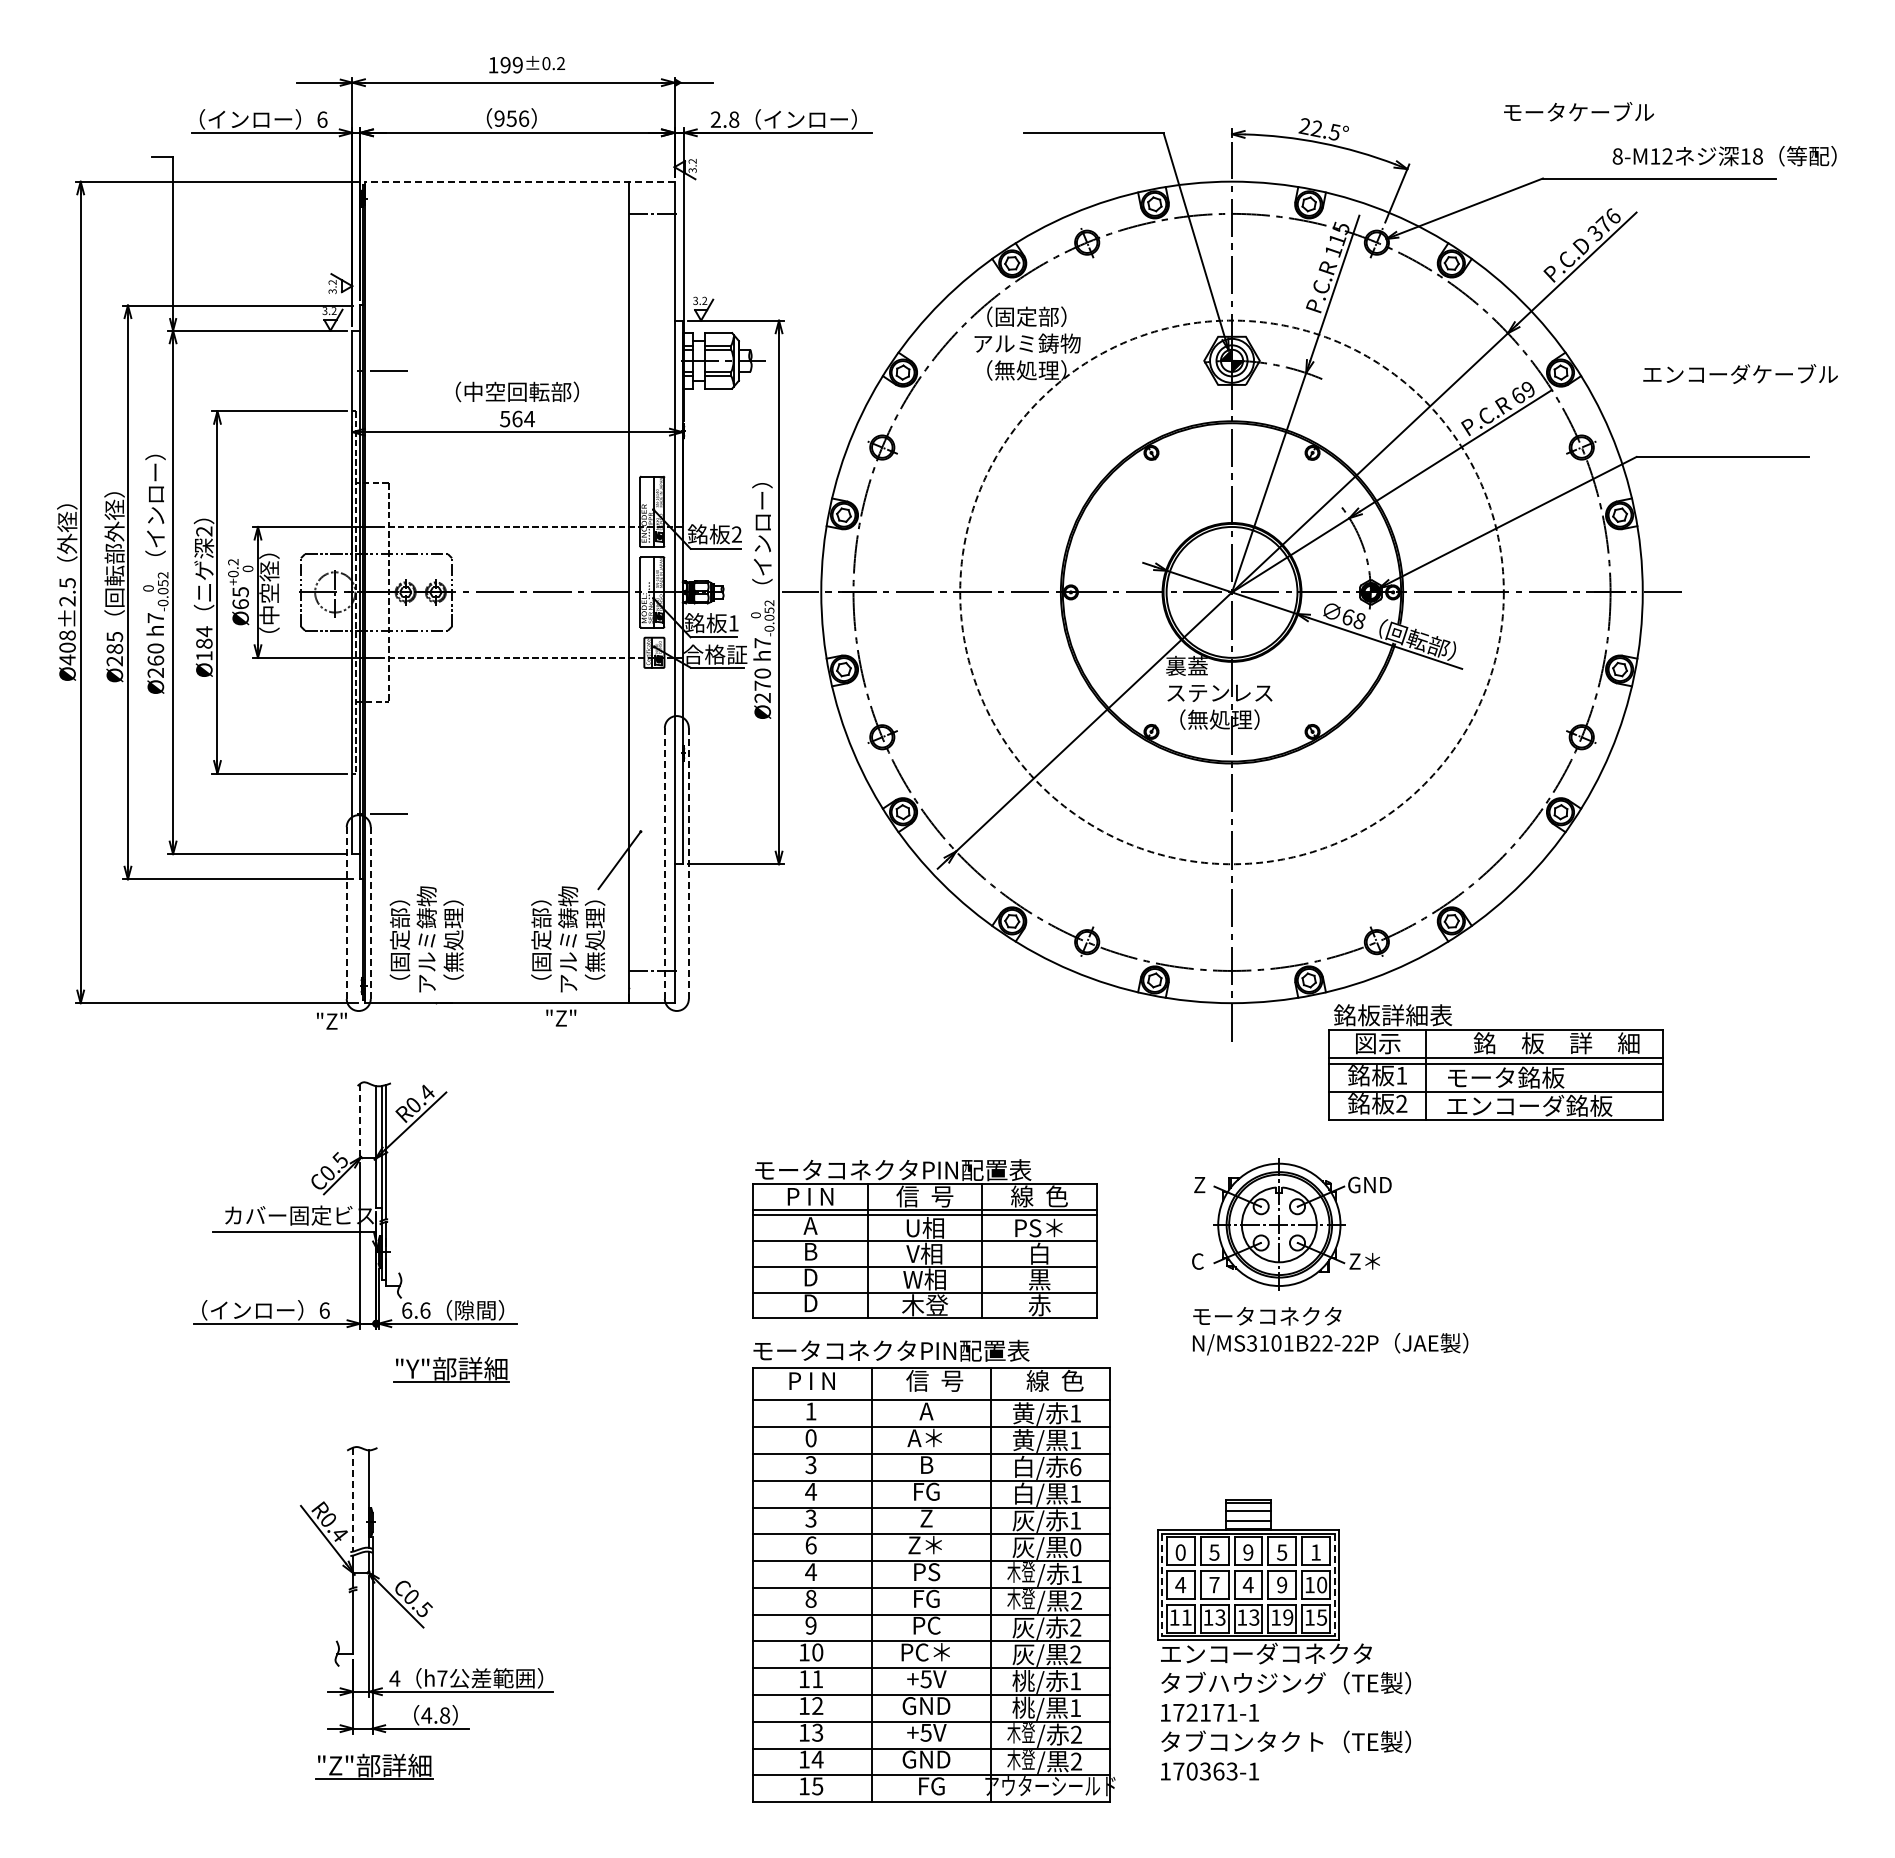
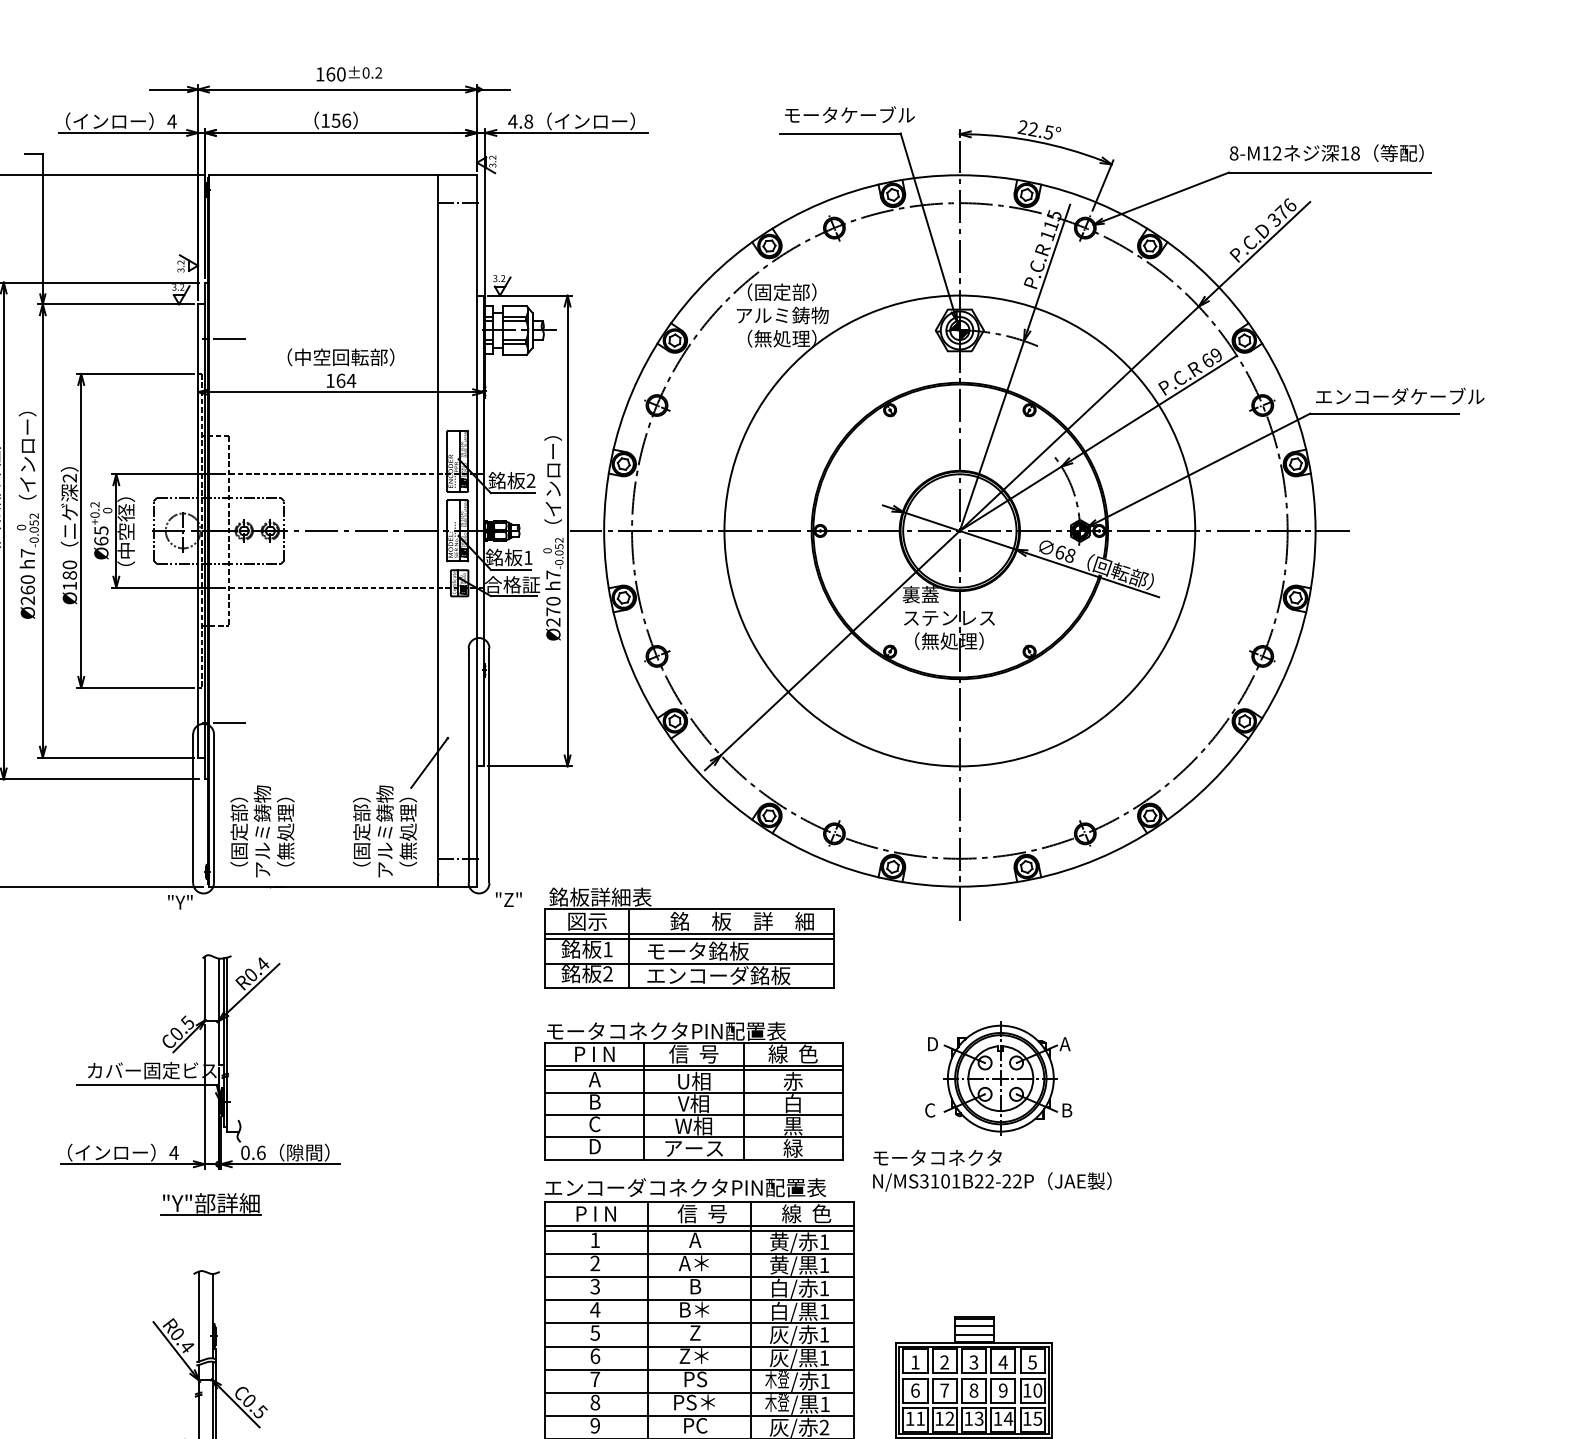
text: (511, 65) -> (335, 74), 199 -> 160
text: (1578, 111) -> (849, 114), moved
text: (499, 118) -> (325, 120), 956 -> 156
text: (321, 119) -> (171, 121), 6 -> 4
text: (715, 119) -> (512, 121), 2.8 -> 4.8
text: (1724, 156) -> (1326, 153), moved
line: (519, 181) -> (342, 175), dashed -> solid
text: (1740, 373) -> (1400, 395), moved
text: (505, 419) -> (330, 381), 564 -> 164
circle: (1231, 592) -> (959, 531), dashed -> solid
text: (204, 631) -> (70, 564), Ø184 -> Ø180
line: (664, 863) -> (468, 765), dashed -> solid
line: (688, 864) -> (489, 766), dashed -> solid
line: (346, 913) -> (192, 809), dashed -> solid
line: (370, 913) -> (213, 809), dashed -> solid
text: (561, 1017) -> (509, 899), moved
text: (331, 1020) -> (179, 901), "Z" -> "Y"
part: (1495, 1062) -> (689, 938), moved
line: (360, 1120) -> (205, 988), dashed -> solid
text: (1369, 1184) -> (1078, 1043), GND -> A
text: (1200, 1185) -> (932, 1044), Z -> D
text: (1038, 1227) -> (792, 1080), PS＊ -> 赤
text: (1364, 1260) -> (1074, 1109), Z＊ -> B
text: (810, 1277) -> (594, 1124), D -> C
text: (925, 1305) -> (694, 1148), 木登 -> アース
text: (1039, 1305) -> (793, 1148), 赤 -> 緑
text: (324, 1310) -> (173, 1152), 6 -> 4
text: (407, 1310) -> (245, 1152), 6.6 -> 0.6
text: (1330, 1331) -> (992, 1171), moved
text: (914, 1350) -> (684, 1187), モータコネクタPIN配置表 -> エンコーダコネクタPIN配置表
part: (451, 1369) -> (211, 1203), moved
line: (931, 1394) -> (699, 1225), added
text: (810, 1438) -> (594, 1263), 0 -> 2
text: (1075, 1467) -> (824, 1288), 6 -> 1
text: (925, 1491) -> (694, 1309), FG -> B＊
line: (353, 1499) -> (199, 1316), dashed -> solid
text: (811, 1518) -> (595, 1332), 3 -> 5
text: (1075, 1547) -> (824, 1358), 0 -> 1
text: (1180, 1552) -> (915, 1362), 0 -> 1
text: (1214, 1552) -> (944, 1362), 5 -> 2
text: (1248, 1552) -> (974, 1362), 9 -> 3
text: (1281, 1552) -> (1002, 1362), 5 -> 4
text: (1315, 1552) -> (1032, 1362), 1 -> 5
text: (810, 1571) -> (594, 1378), 4 -> 7
text: (1180, 1584) -> (915, 1390), 4 -> 6
text: (1247, 1584) -> (973, 1390), 4 -> 8
line: (1162, 1585) -> (899, 1390), dashed -> solid
line: (1334, 1585) -> (1048, 1390), dashed -> solid
text: (925, 1598) -> (694, 1402), FG -> PS＊
text: (1076, 1600) -> (825, 1403), 2 -> 1
text: (1220, 1617) -> (949, 1418), 13 -> 12
text: (1287, 1617) -> (1007, 1418), 19 -> 14

